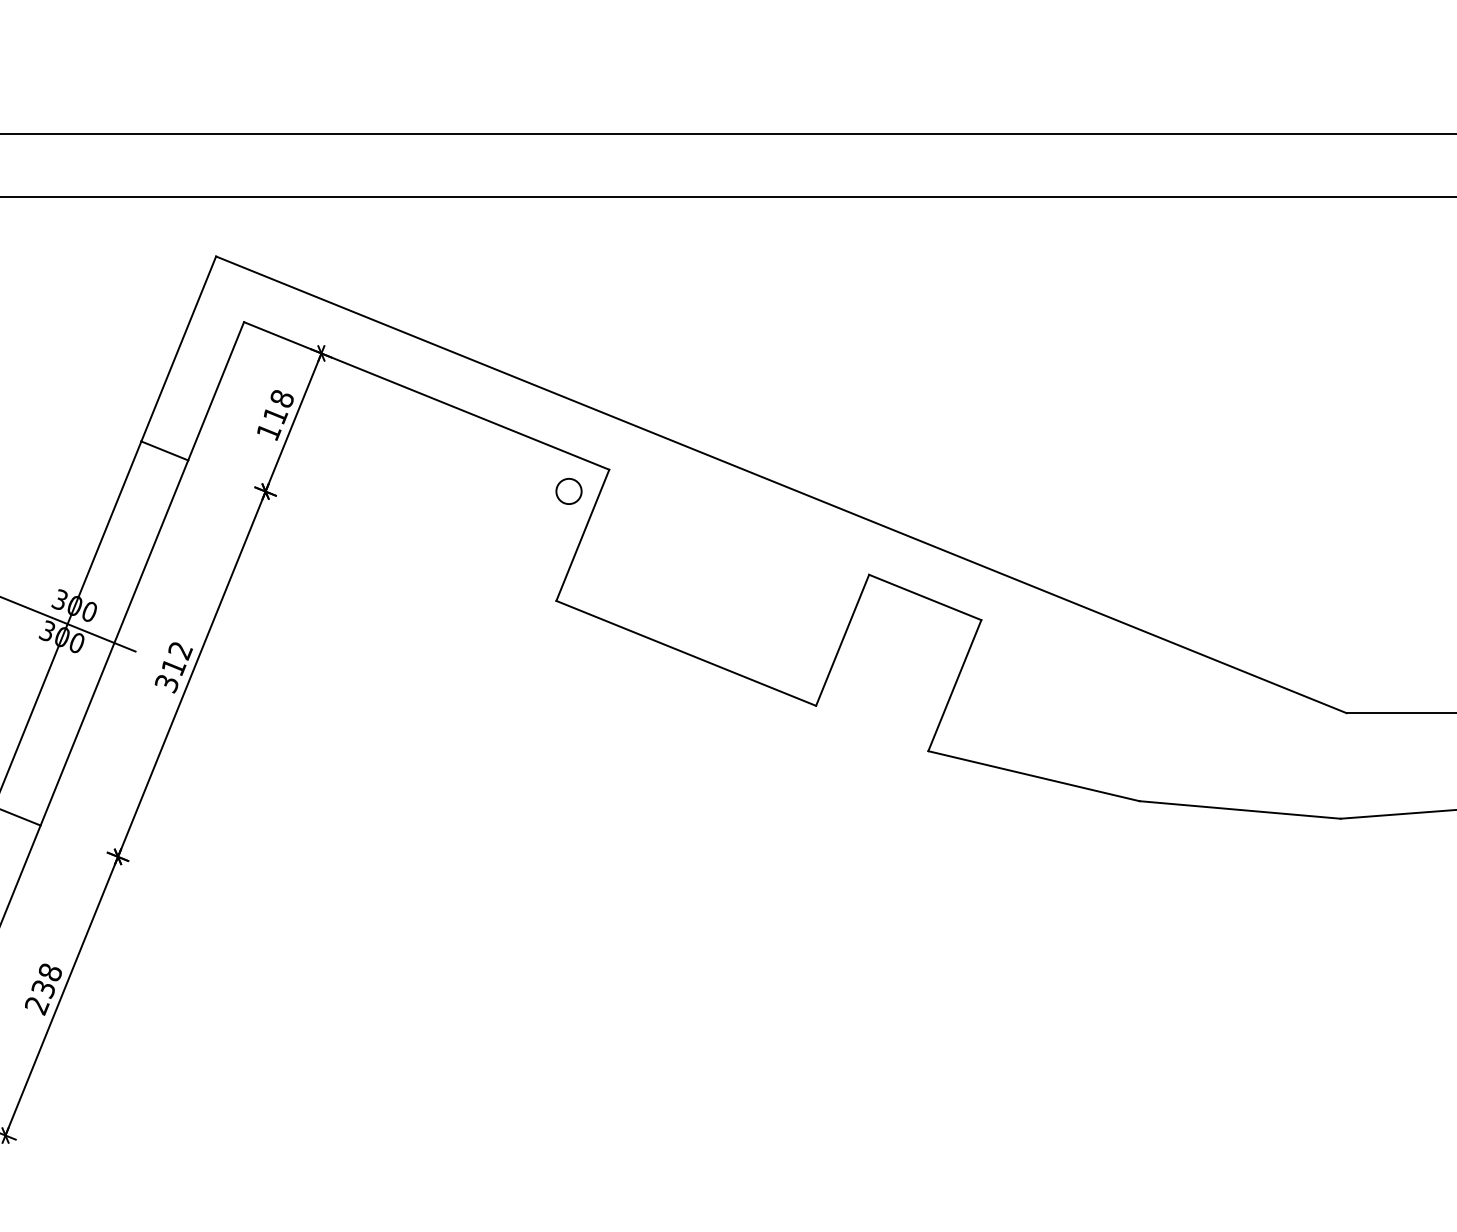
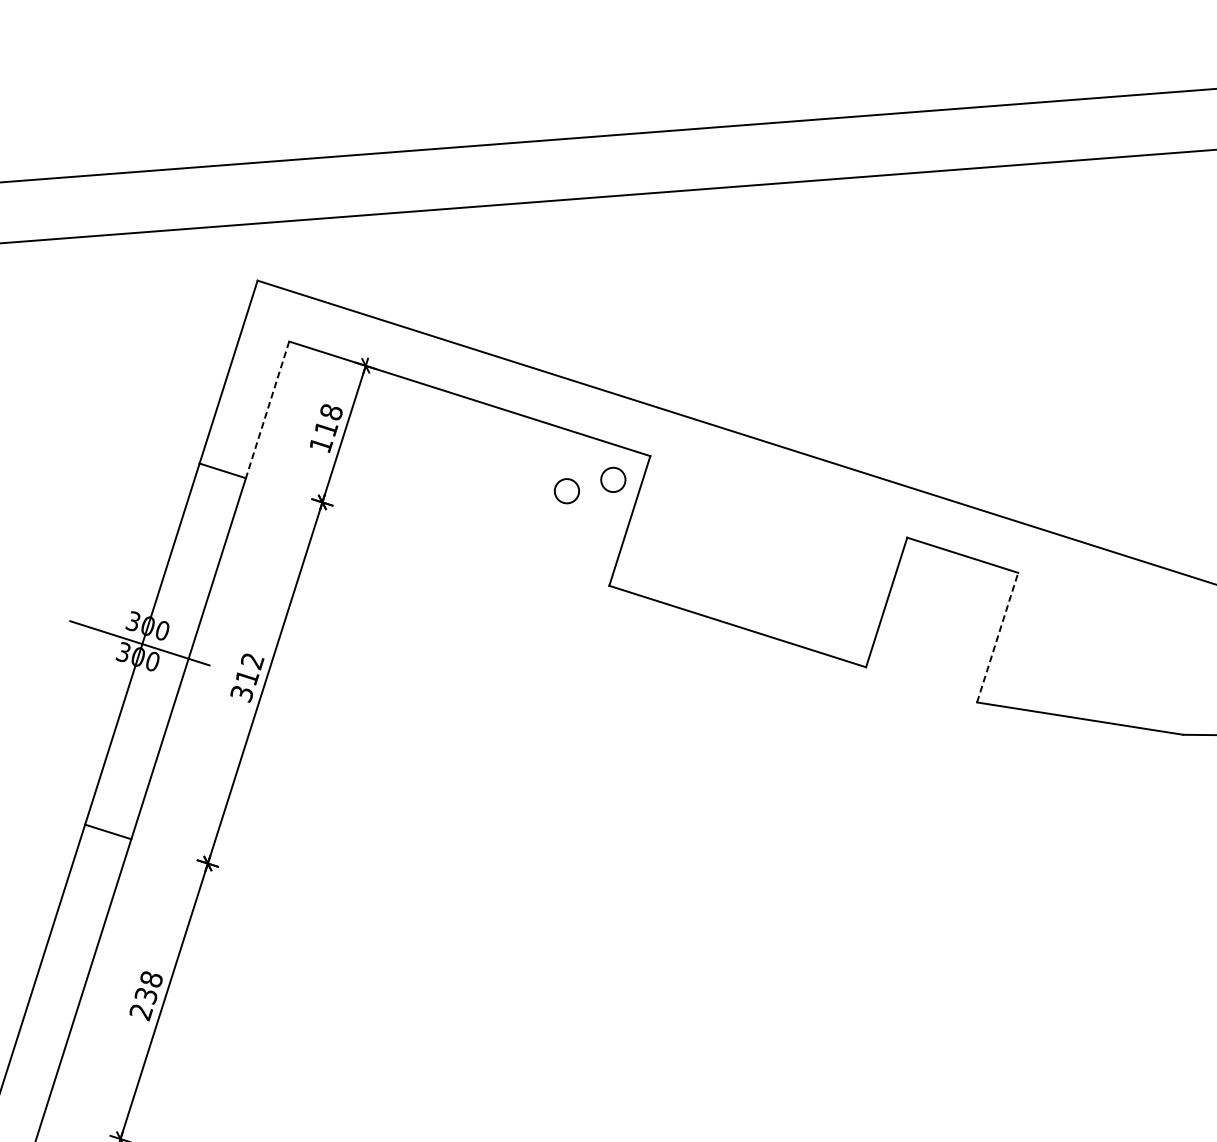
line: (216, 391) -> (267, 410), solid -> dashed
circle: (519, 499) -> (566, 491), added
line: (954, 685) -> (997, 637), solid -> dashed

